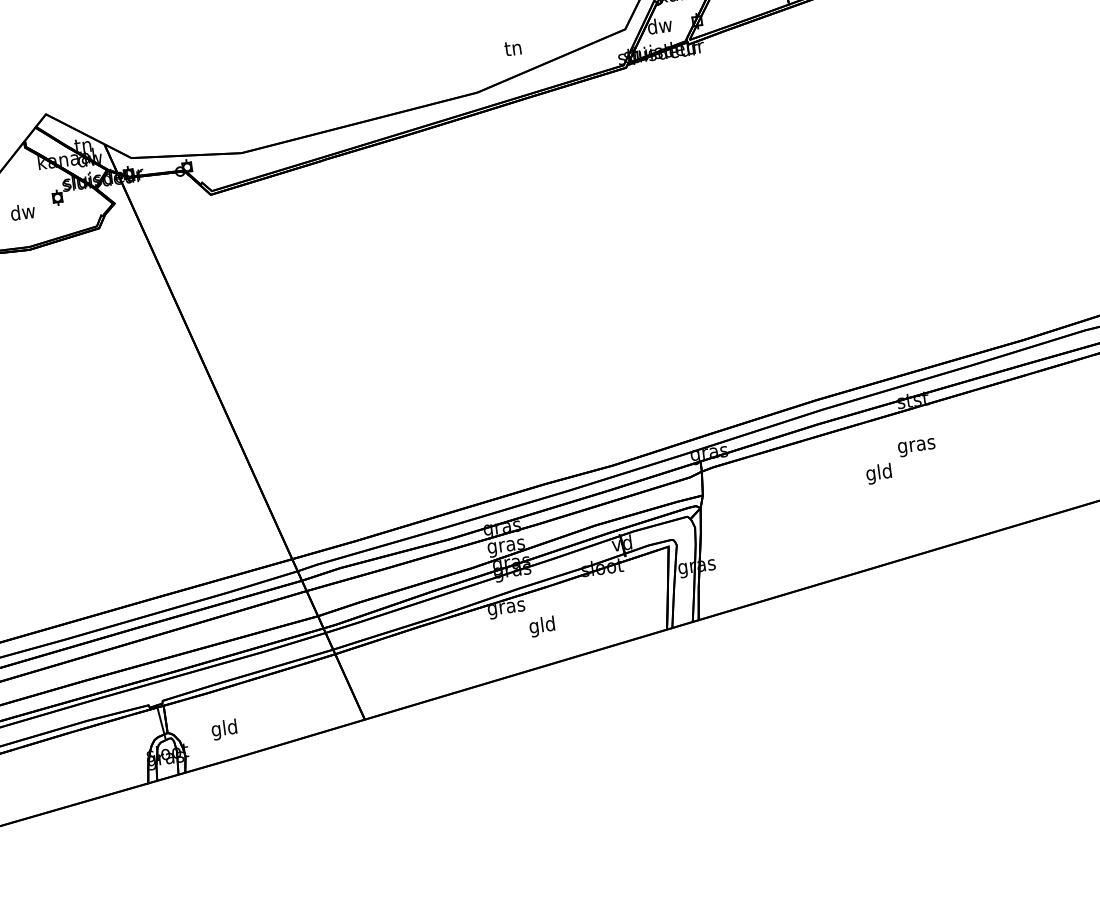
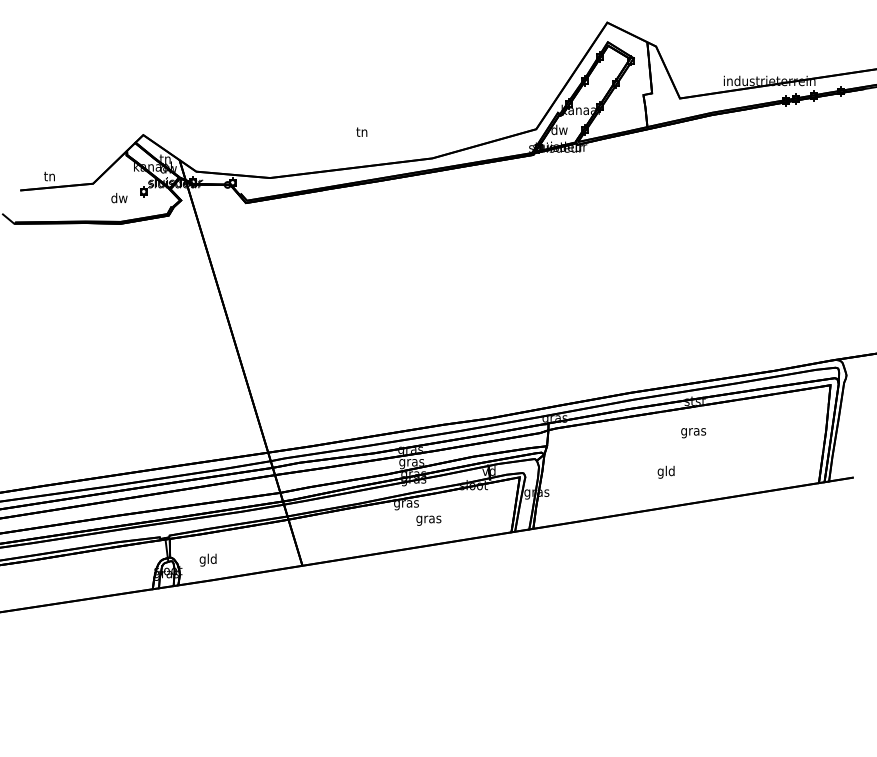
text: (512, 47) -> (361, 131), moved
text: (877, 472) -> (665, 471), moved
text: (542, 626) -> (428, 519), gld -> gras

